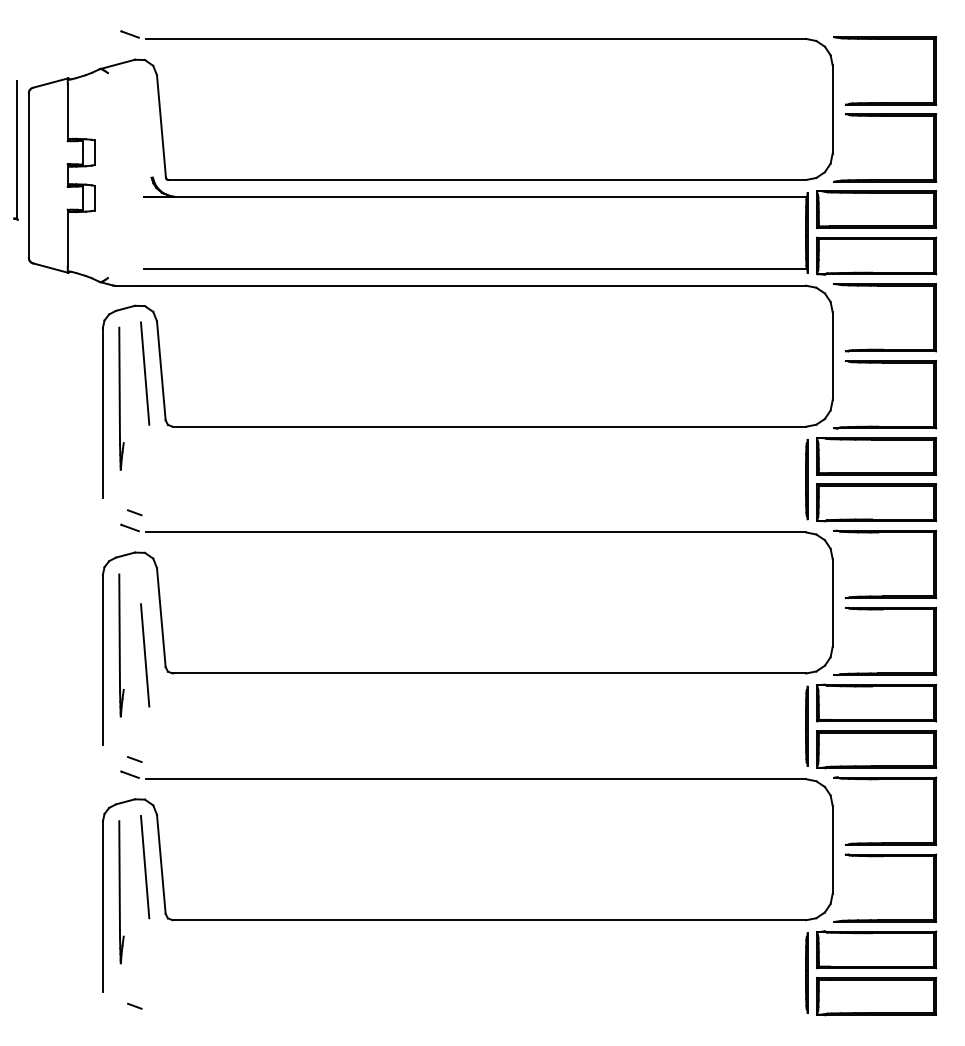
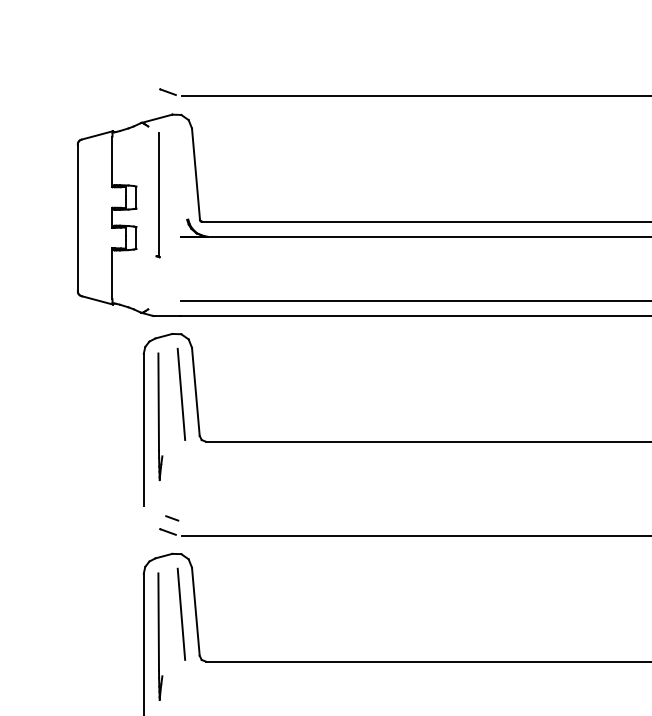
part: (15, 150) -> (157, 195), moved
line: (145, 655) -> (181, 614), moved

